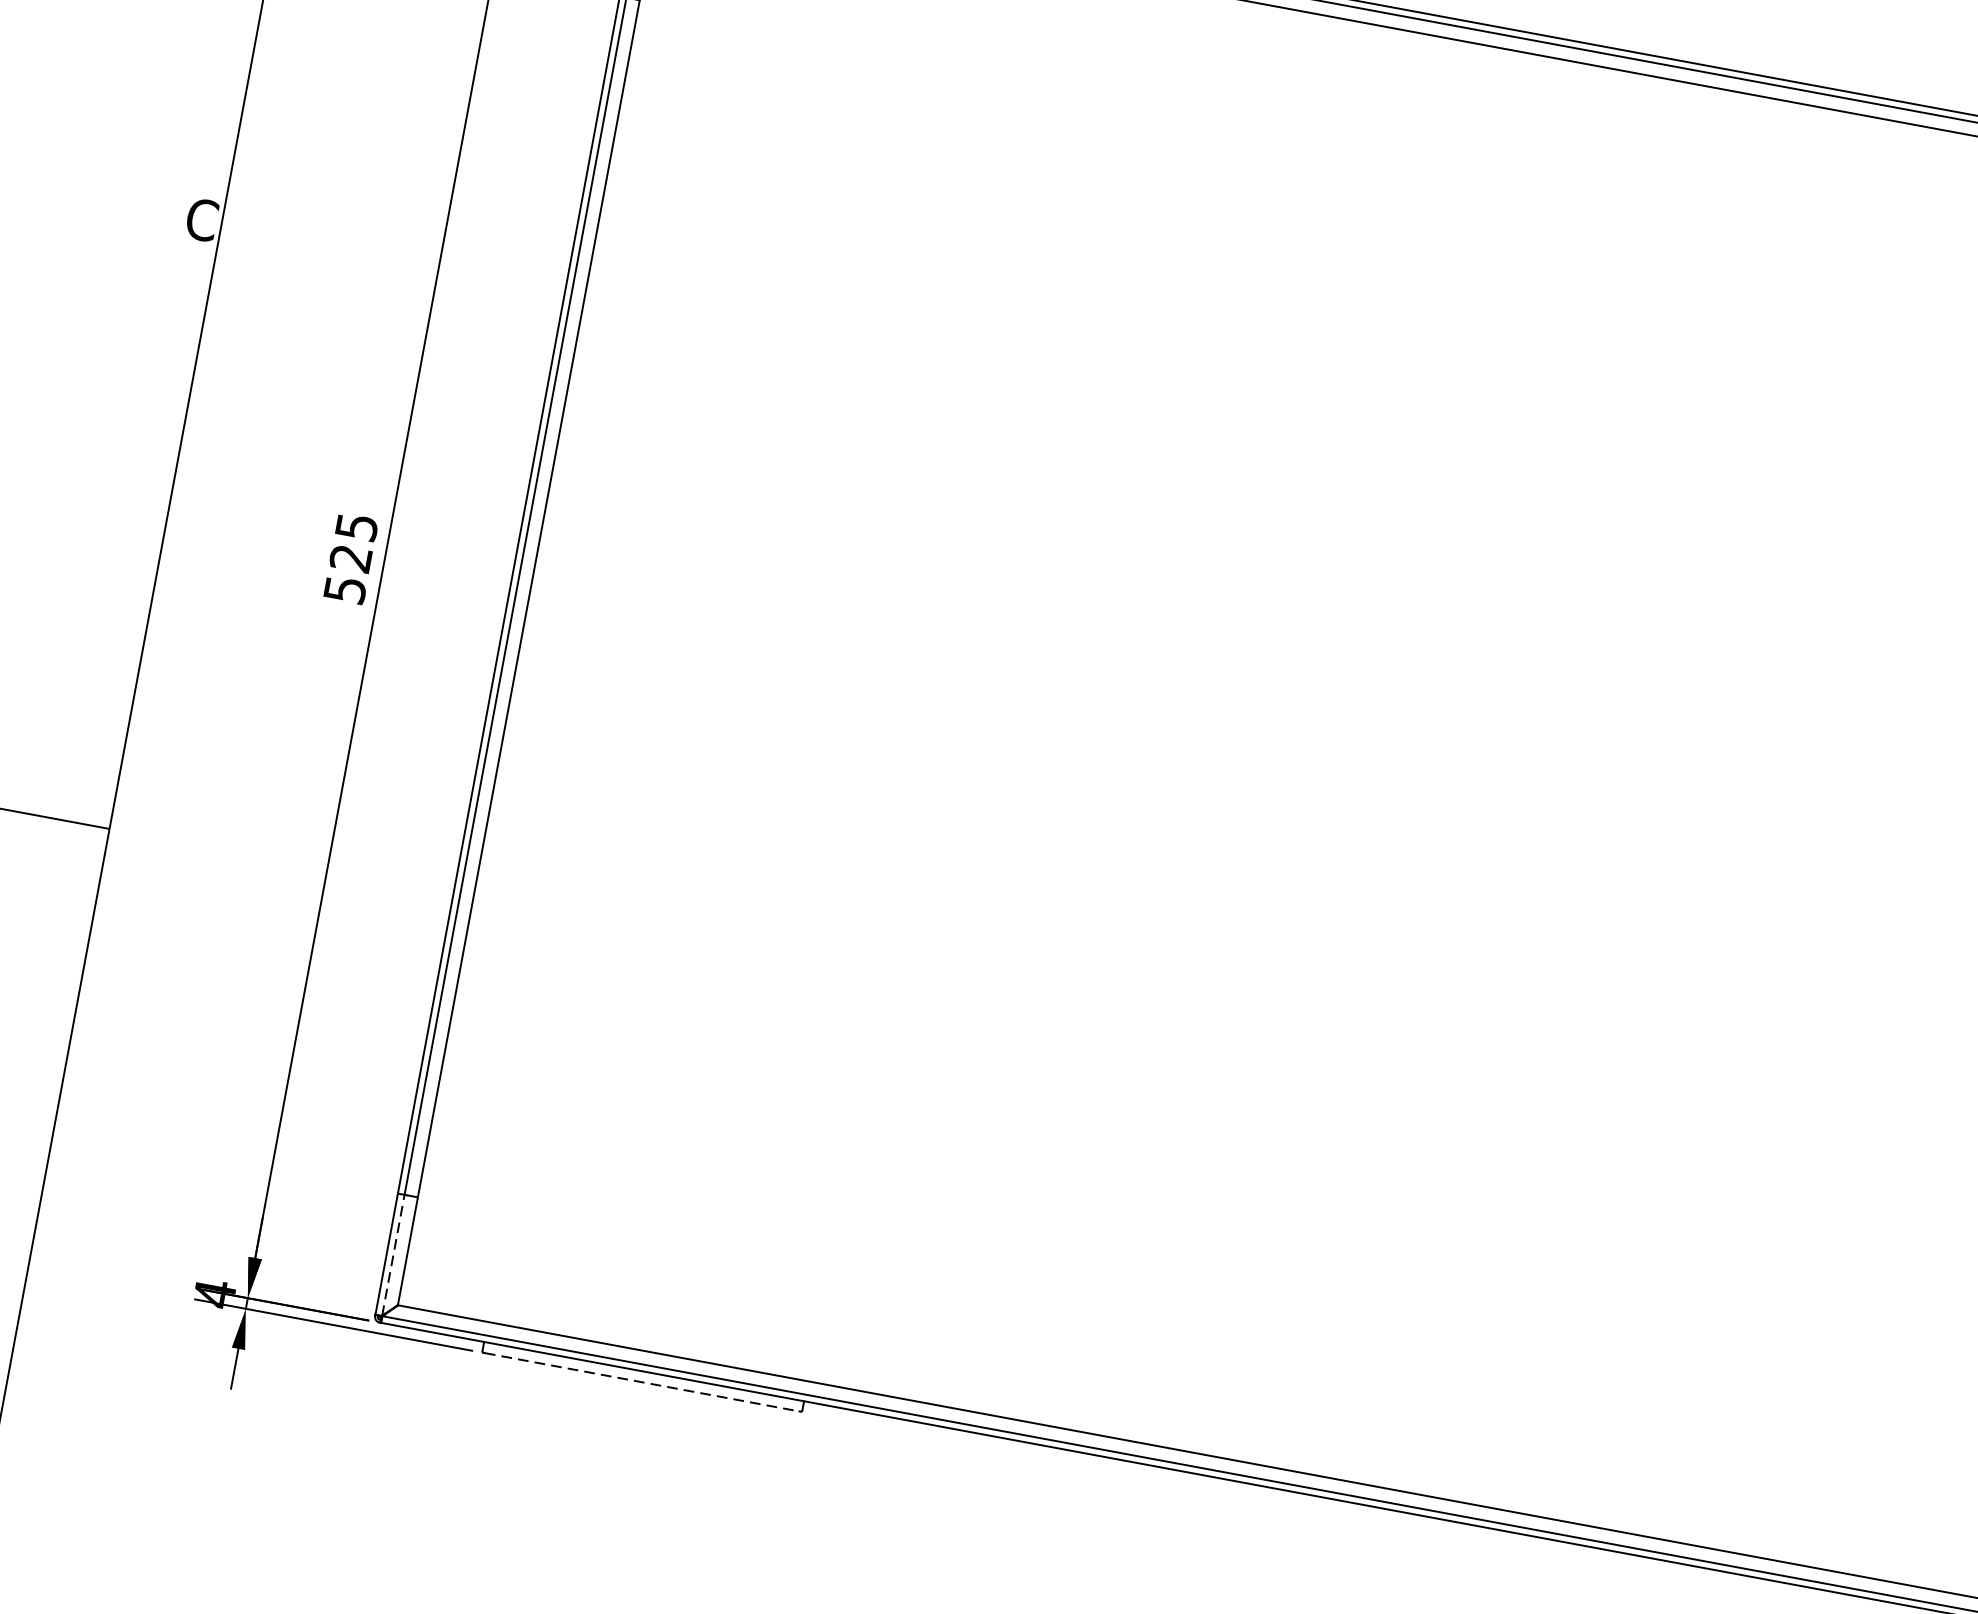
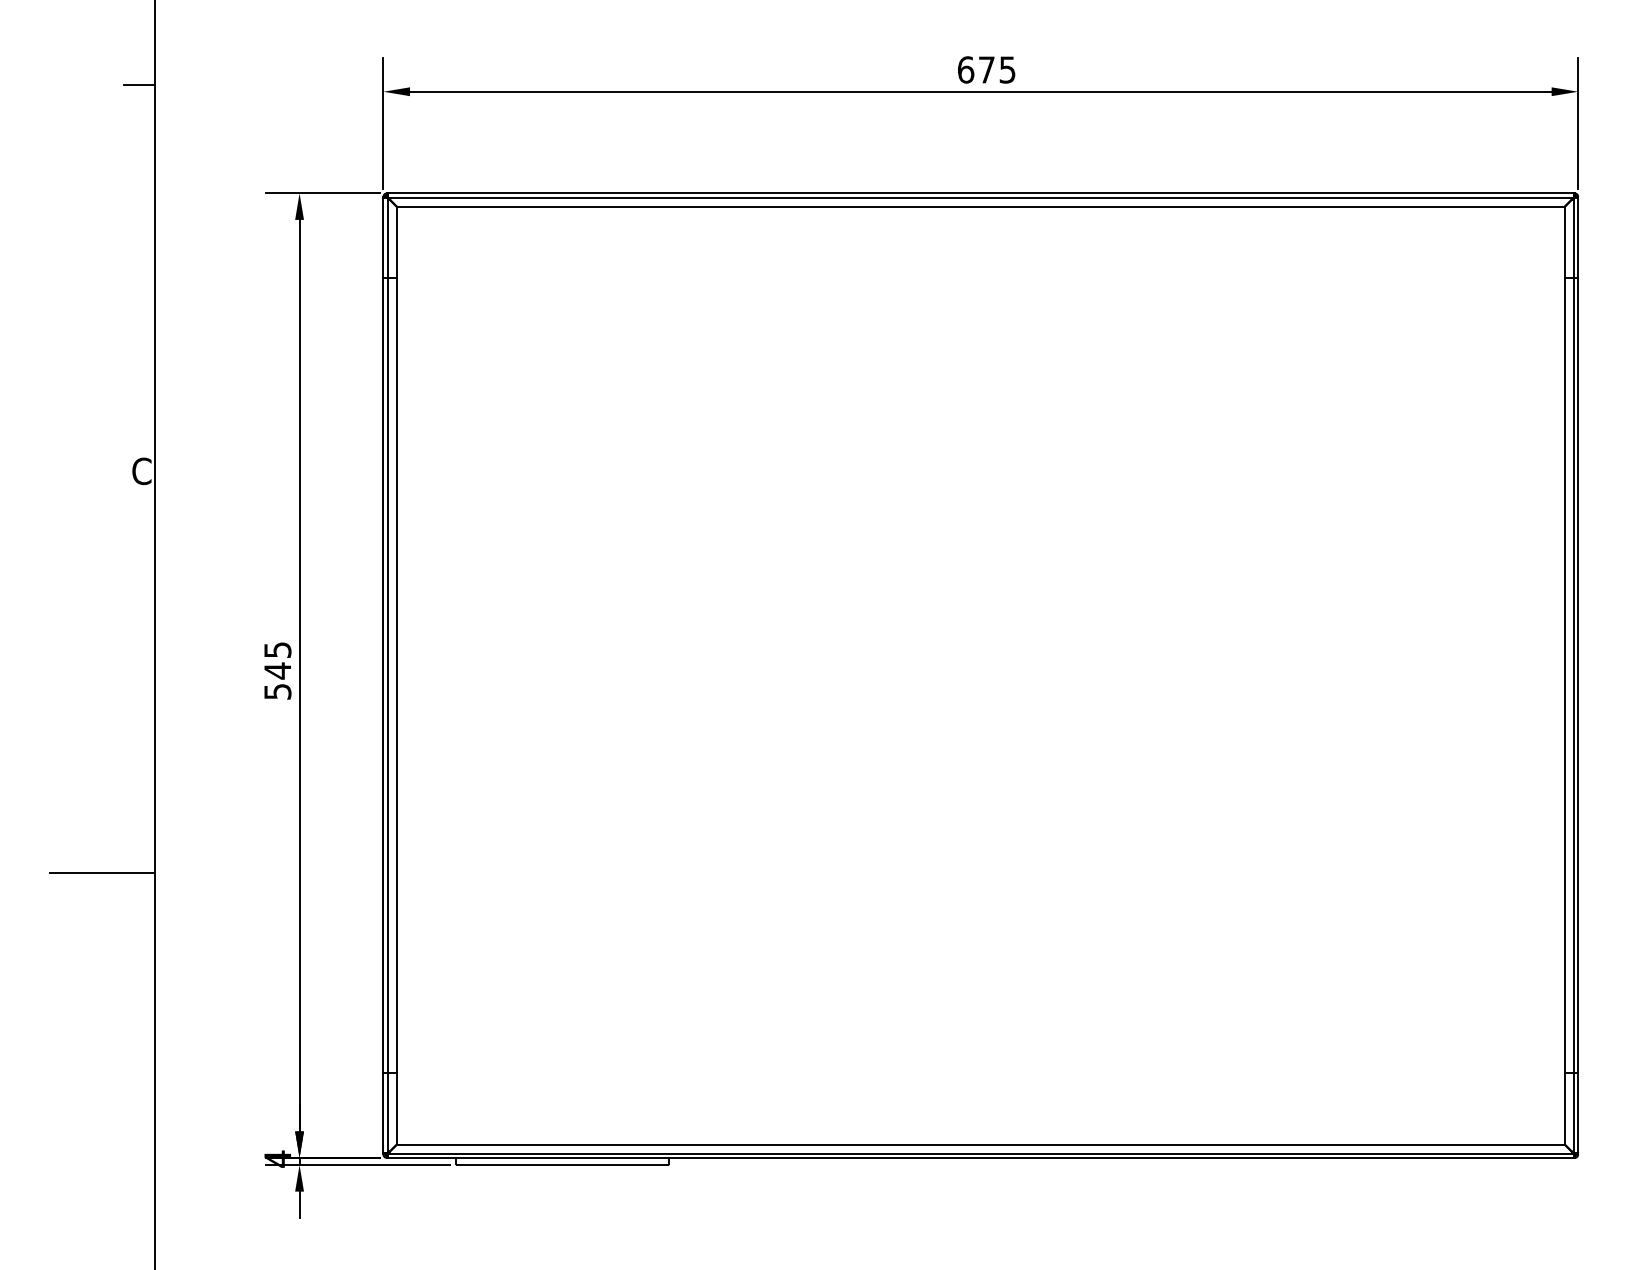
text: (350, 557) -> (277, 670), 525 -> 545
line: (392, 1254) -> (387, 1112), dashed -> solid
line: (643, 1383) -> (563, 1165), dashed -> solid

